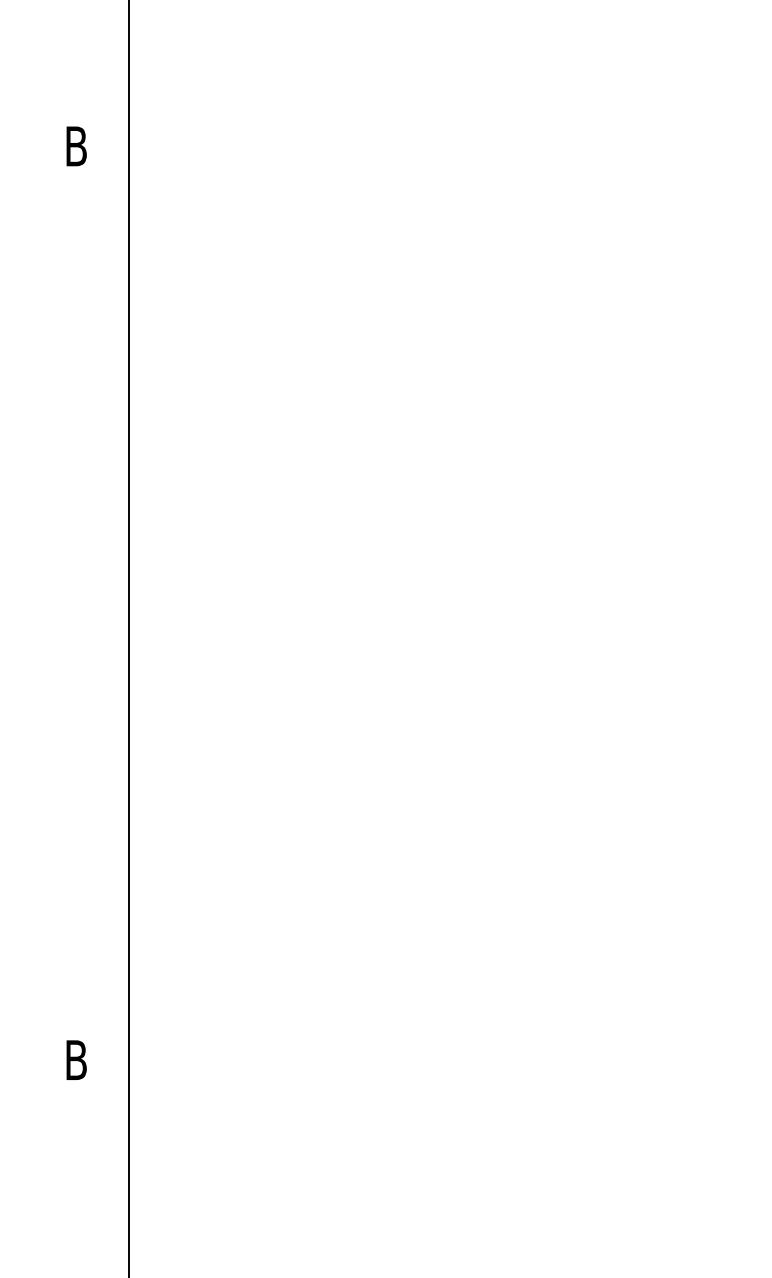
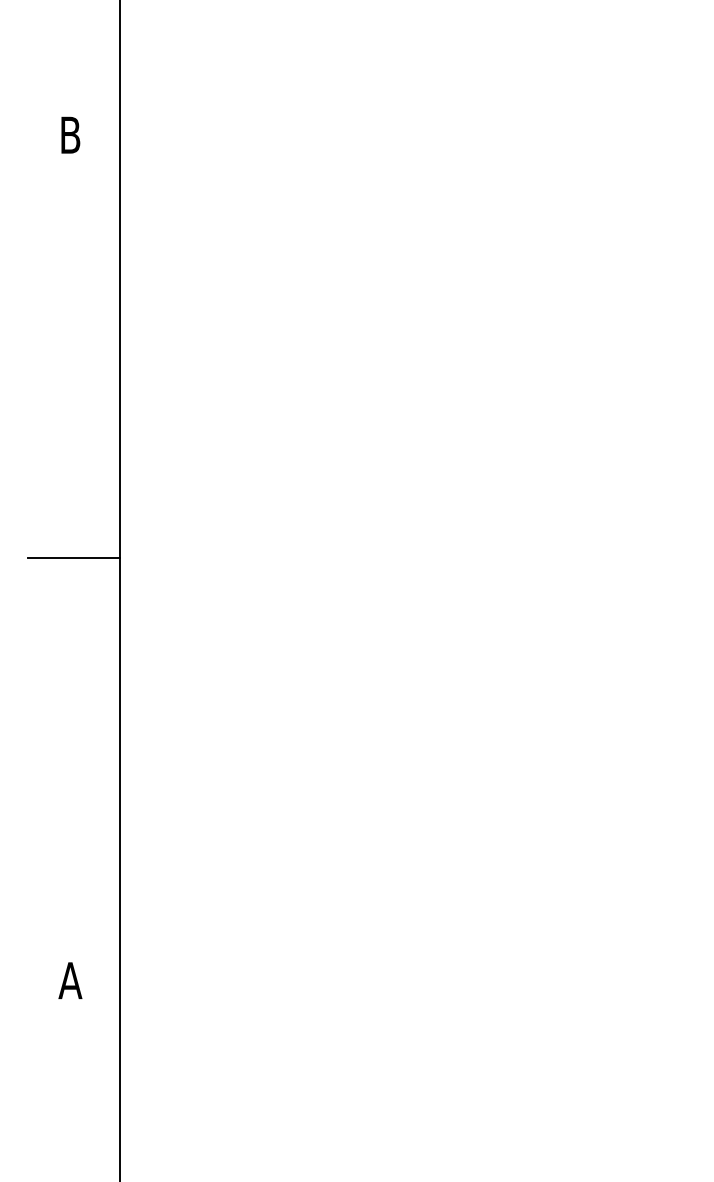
line: (79, 602) -> (73, 557), added
text: (76, 1059) -> (70, 980), B -> A

